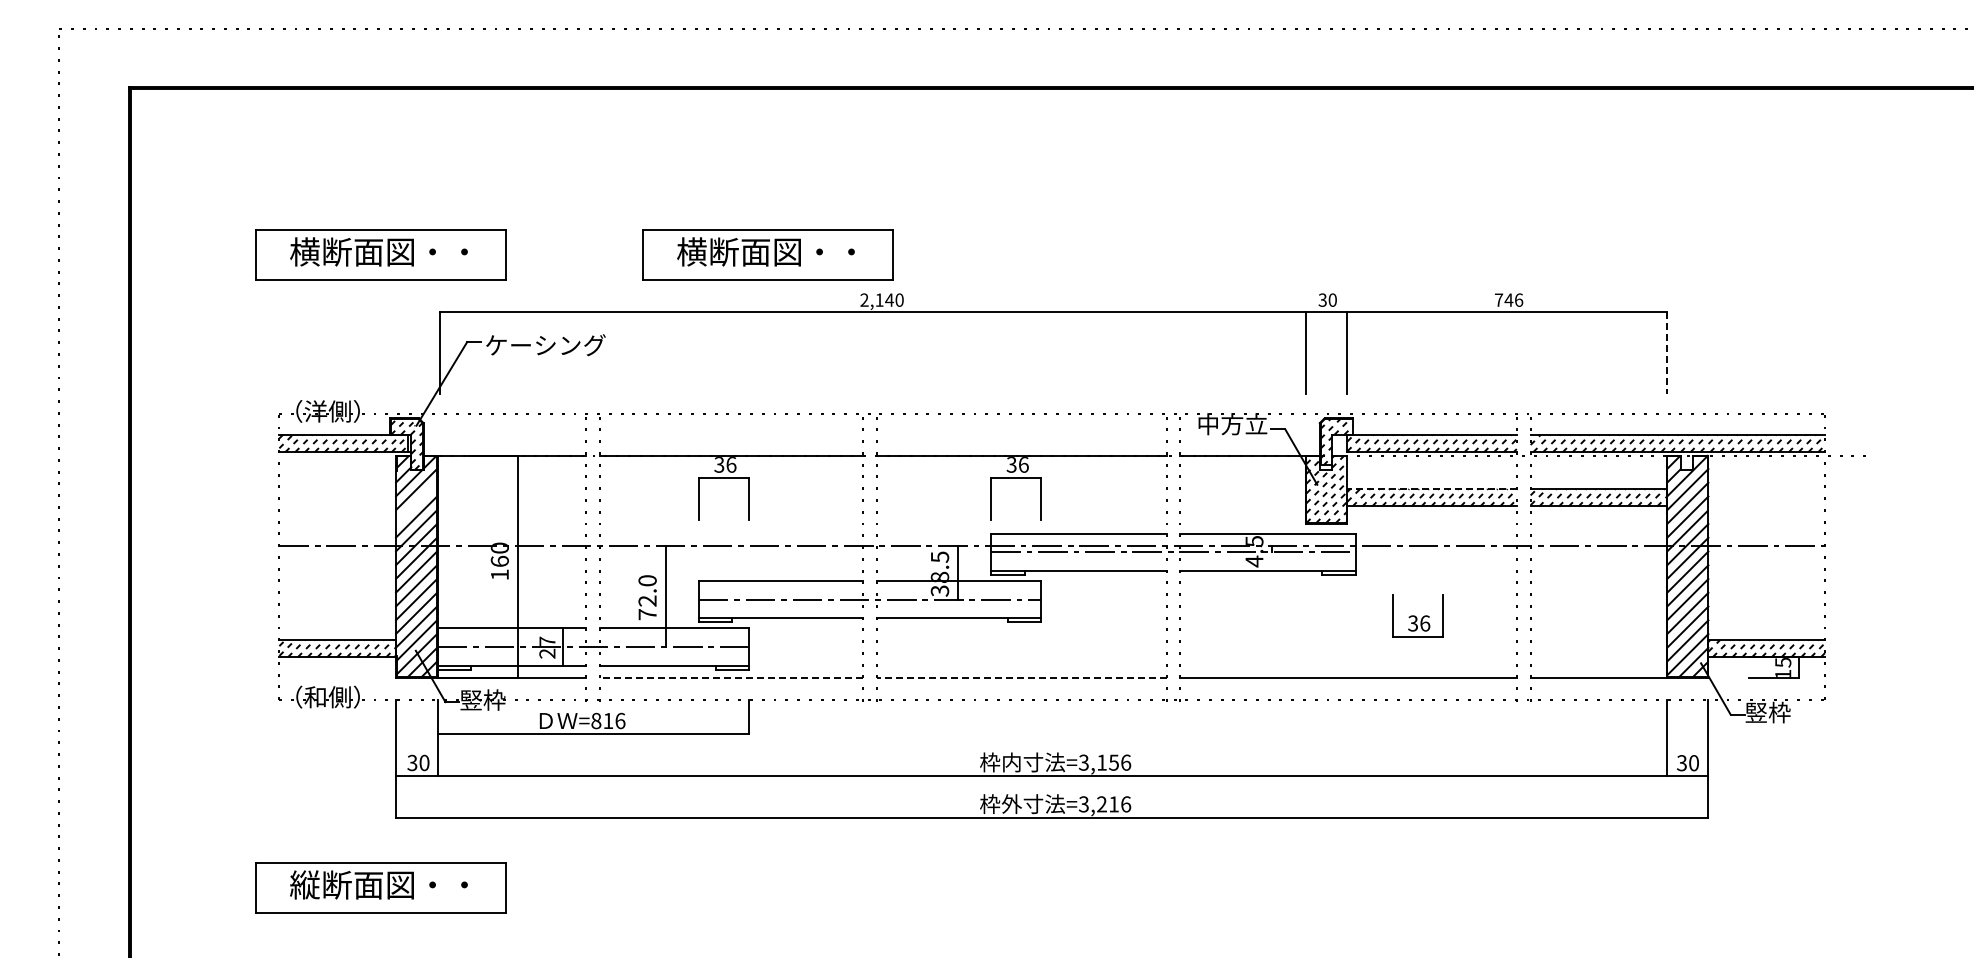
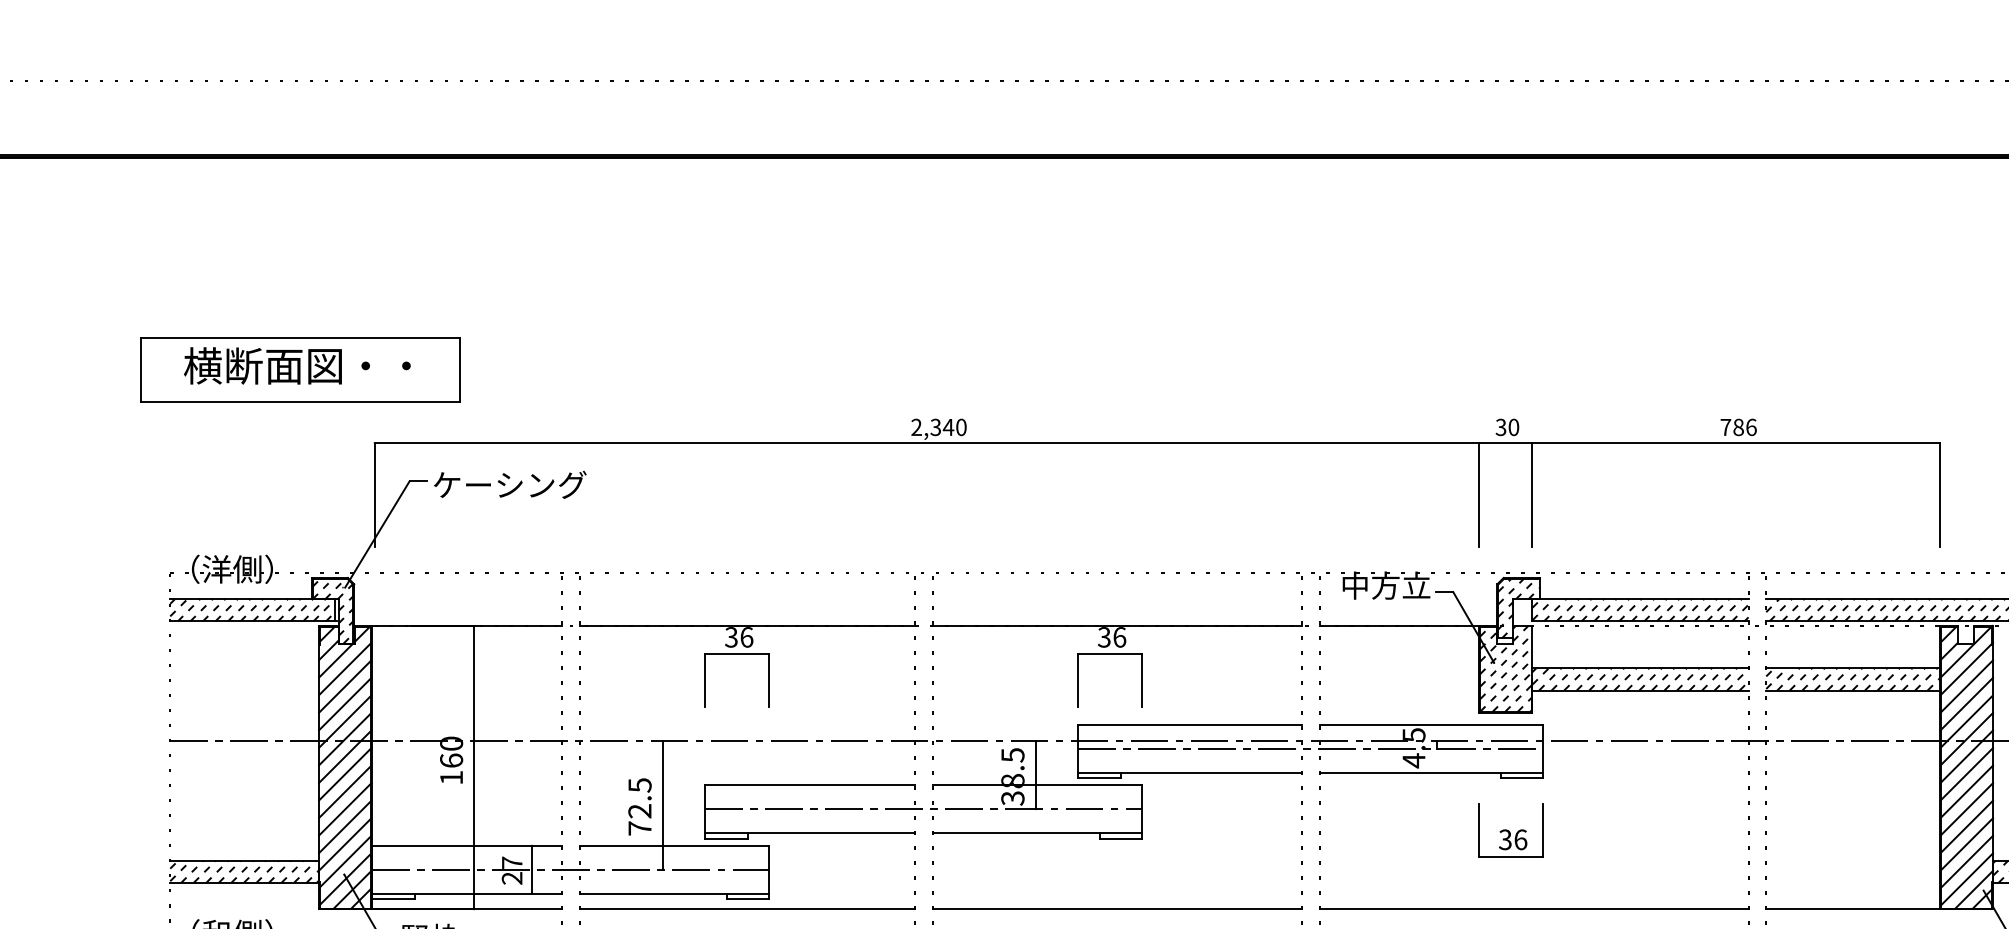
part: (767, 254) -> (792, 369), removed
text: (879, 299) -> (935, 426), 2,140 -> 2,340
text: (1508, 299) -> (1738, 426), 746 -> 786
line: (1666, 352) -> (1939, 494), dashed -> solid
line: (1432, 489) -> (1641, 668), dashed -> solid
line: (416, 502) -> (345, 685), added
text: (647, 580) -> (639, 784), 72.0 -> 72.5
part: (1417, 615) -> (1510, 829), moved
line: (731, 678) -> (746, 909), dashed -> solid
line: (1021, 678) -> (1116, 909), dashed -> solid

